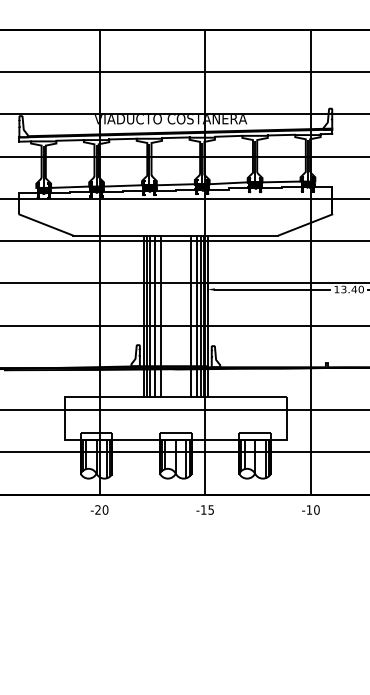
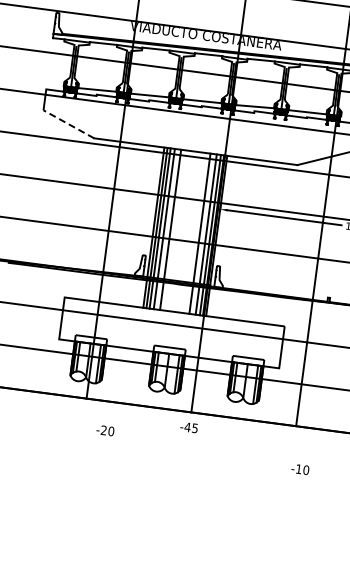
line: (46, 225) -> (68, 124), solid -> dashed
text: (99, 509) -> (105, 430), moved
text: (203, 509) -> (187, 426), -15 -> -45
text: (310, 509) -> (299, 468), moved

